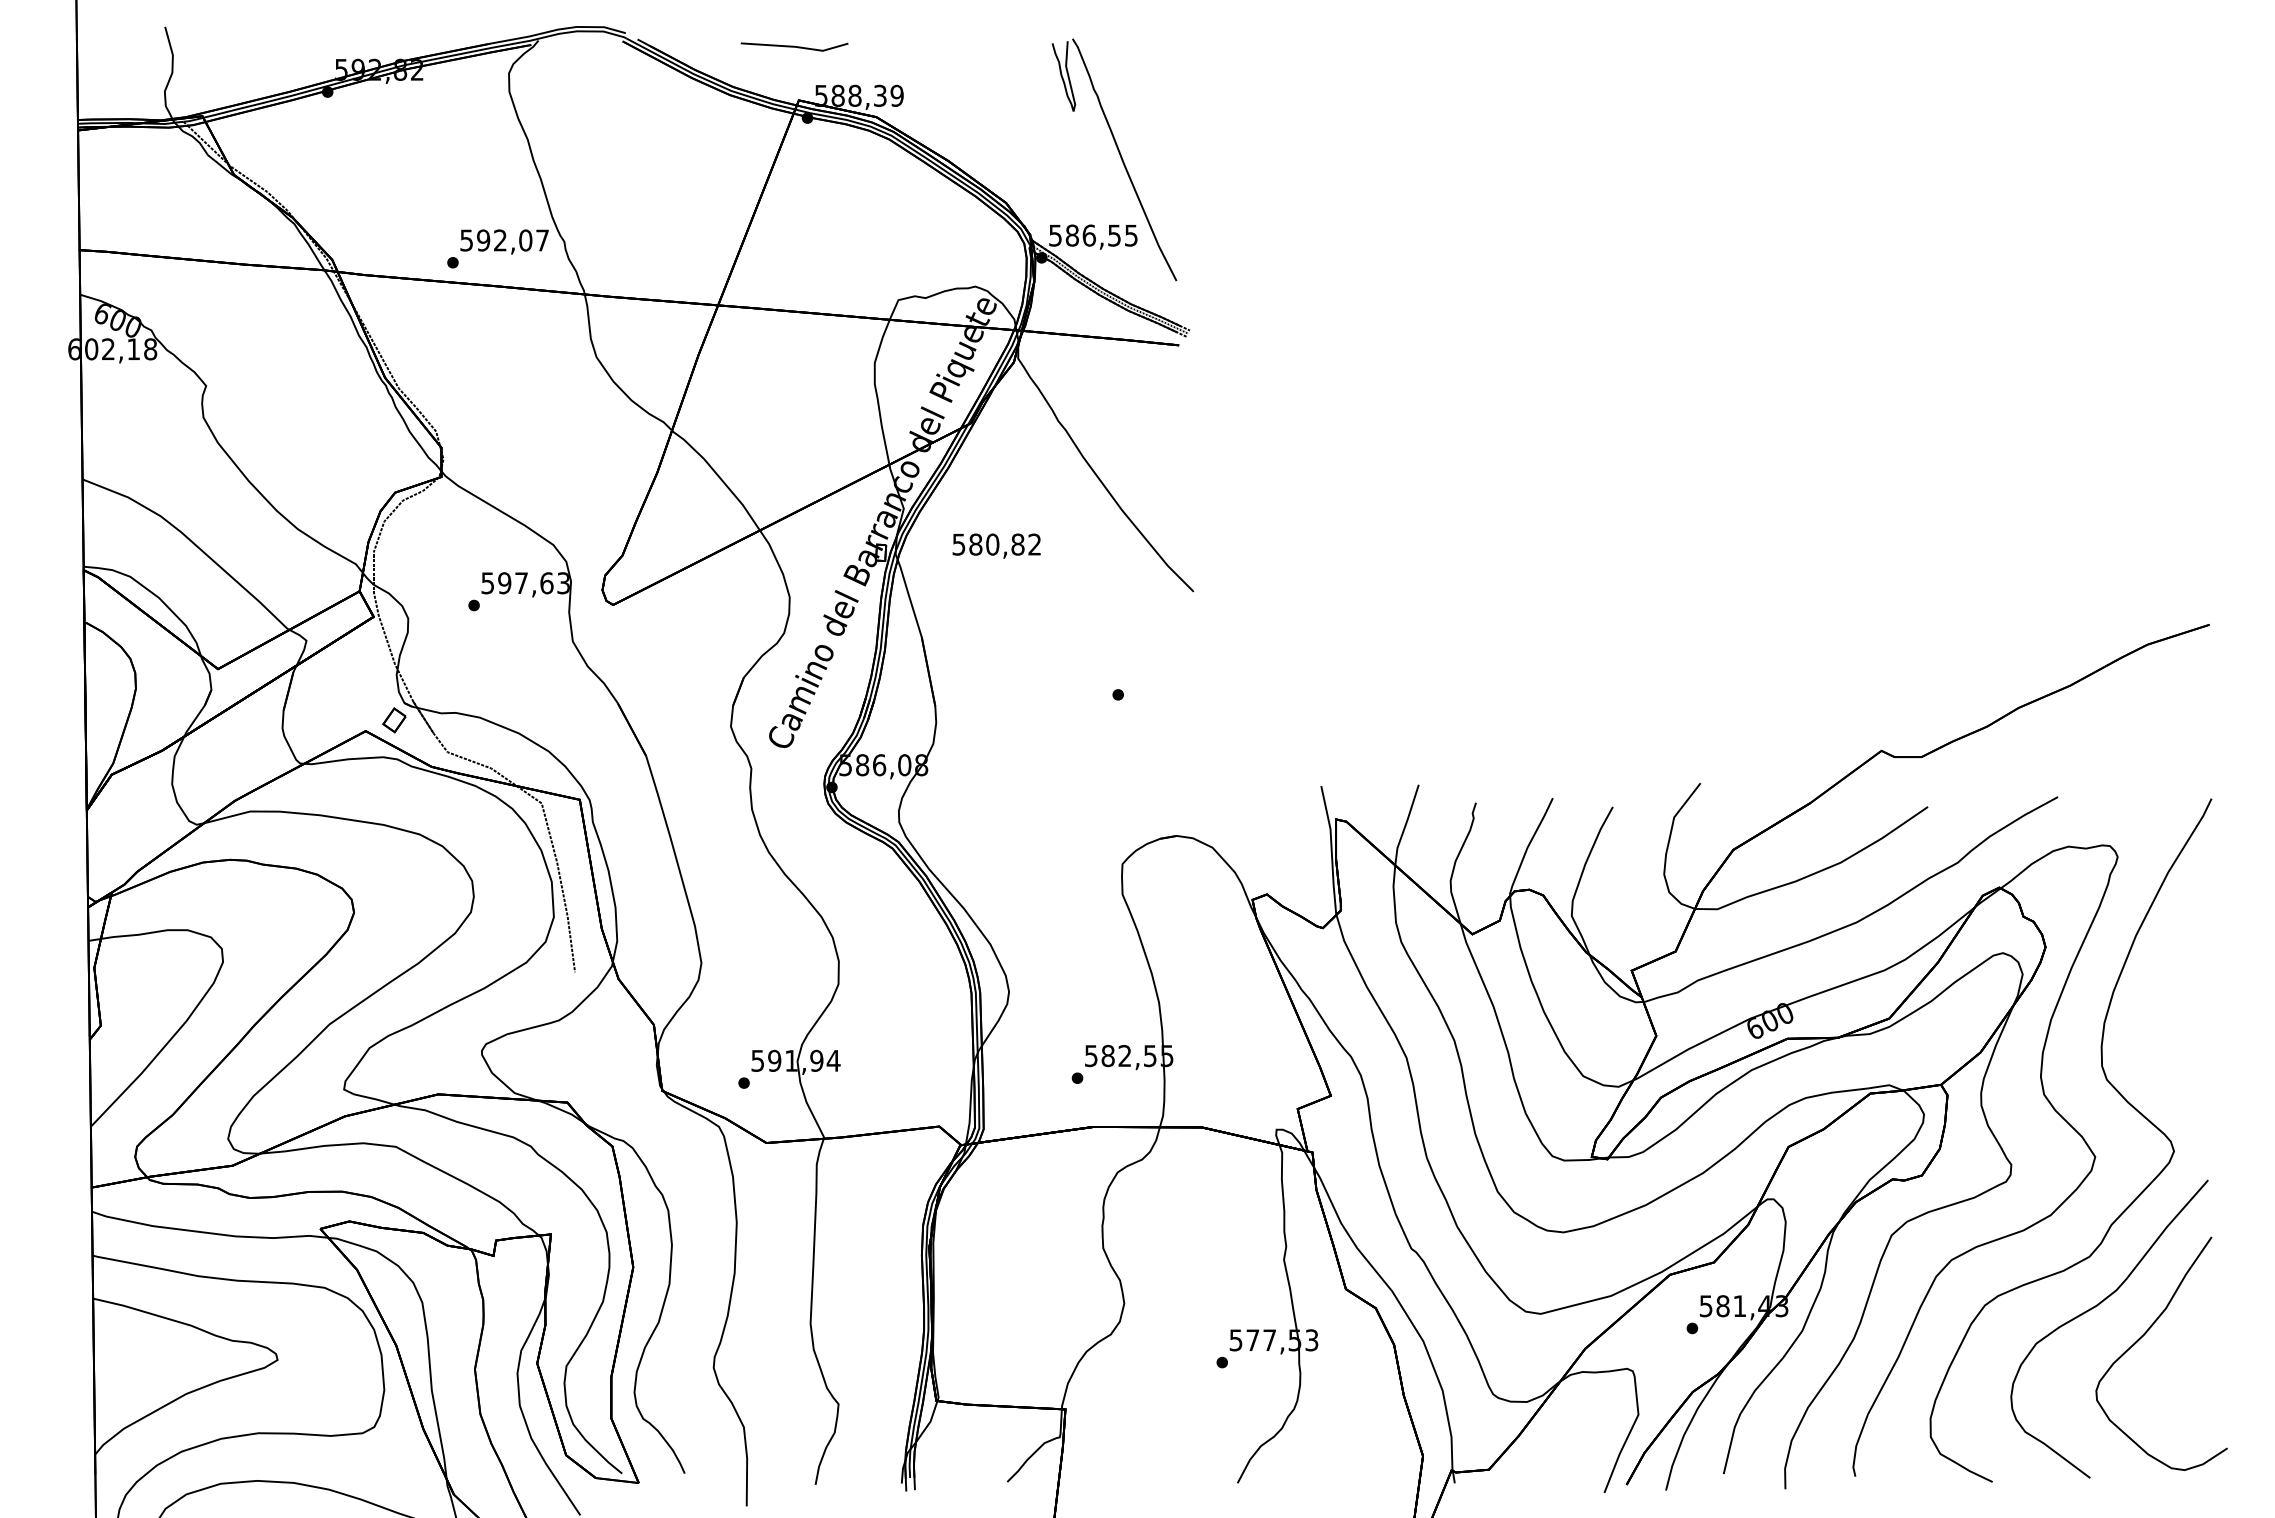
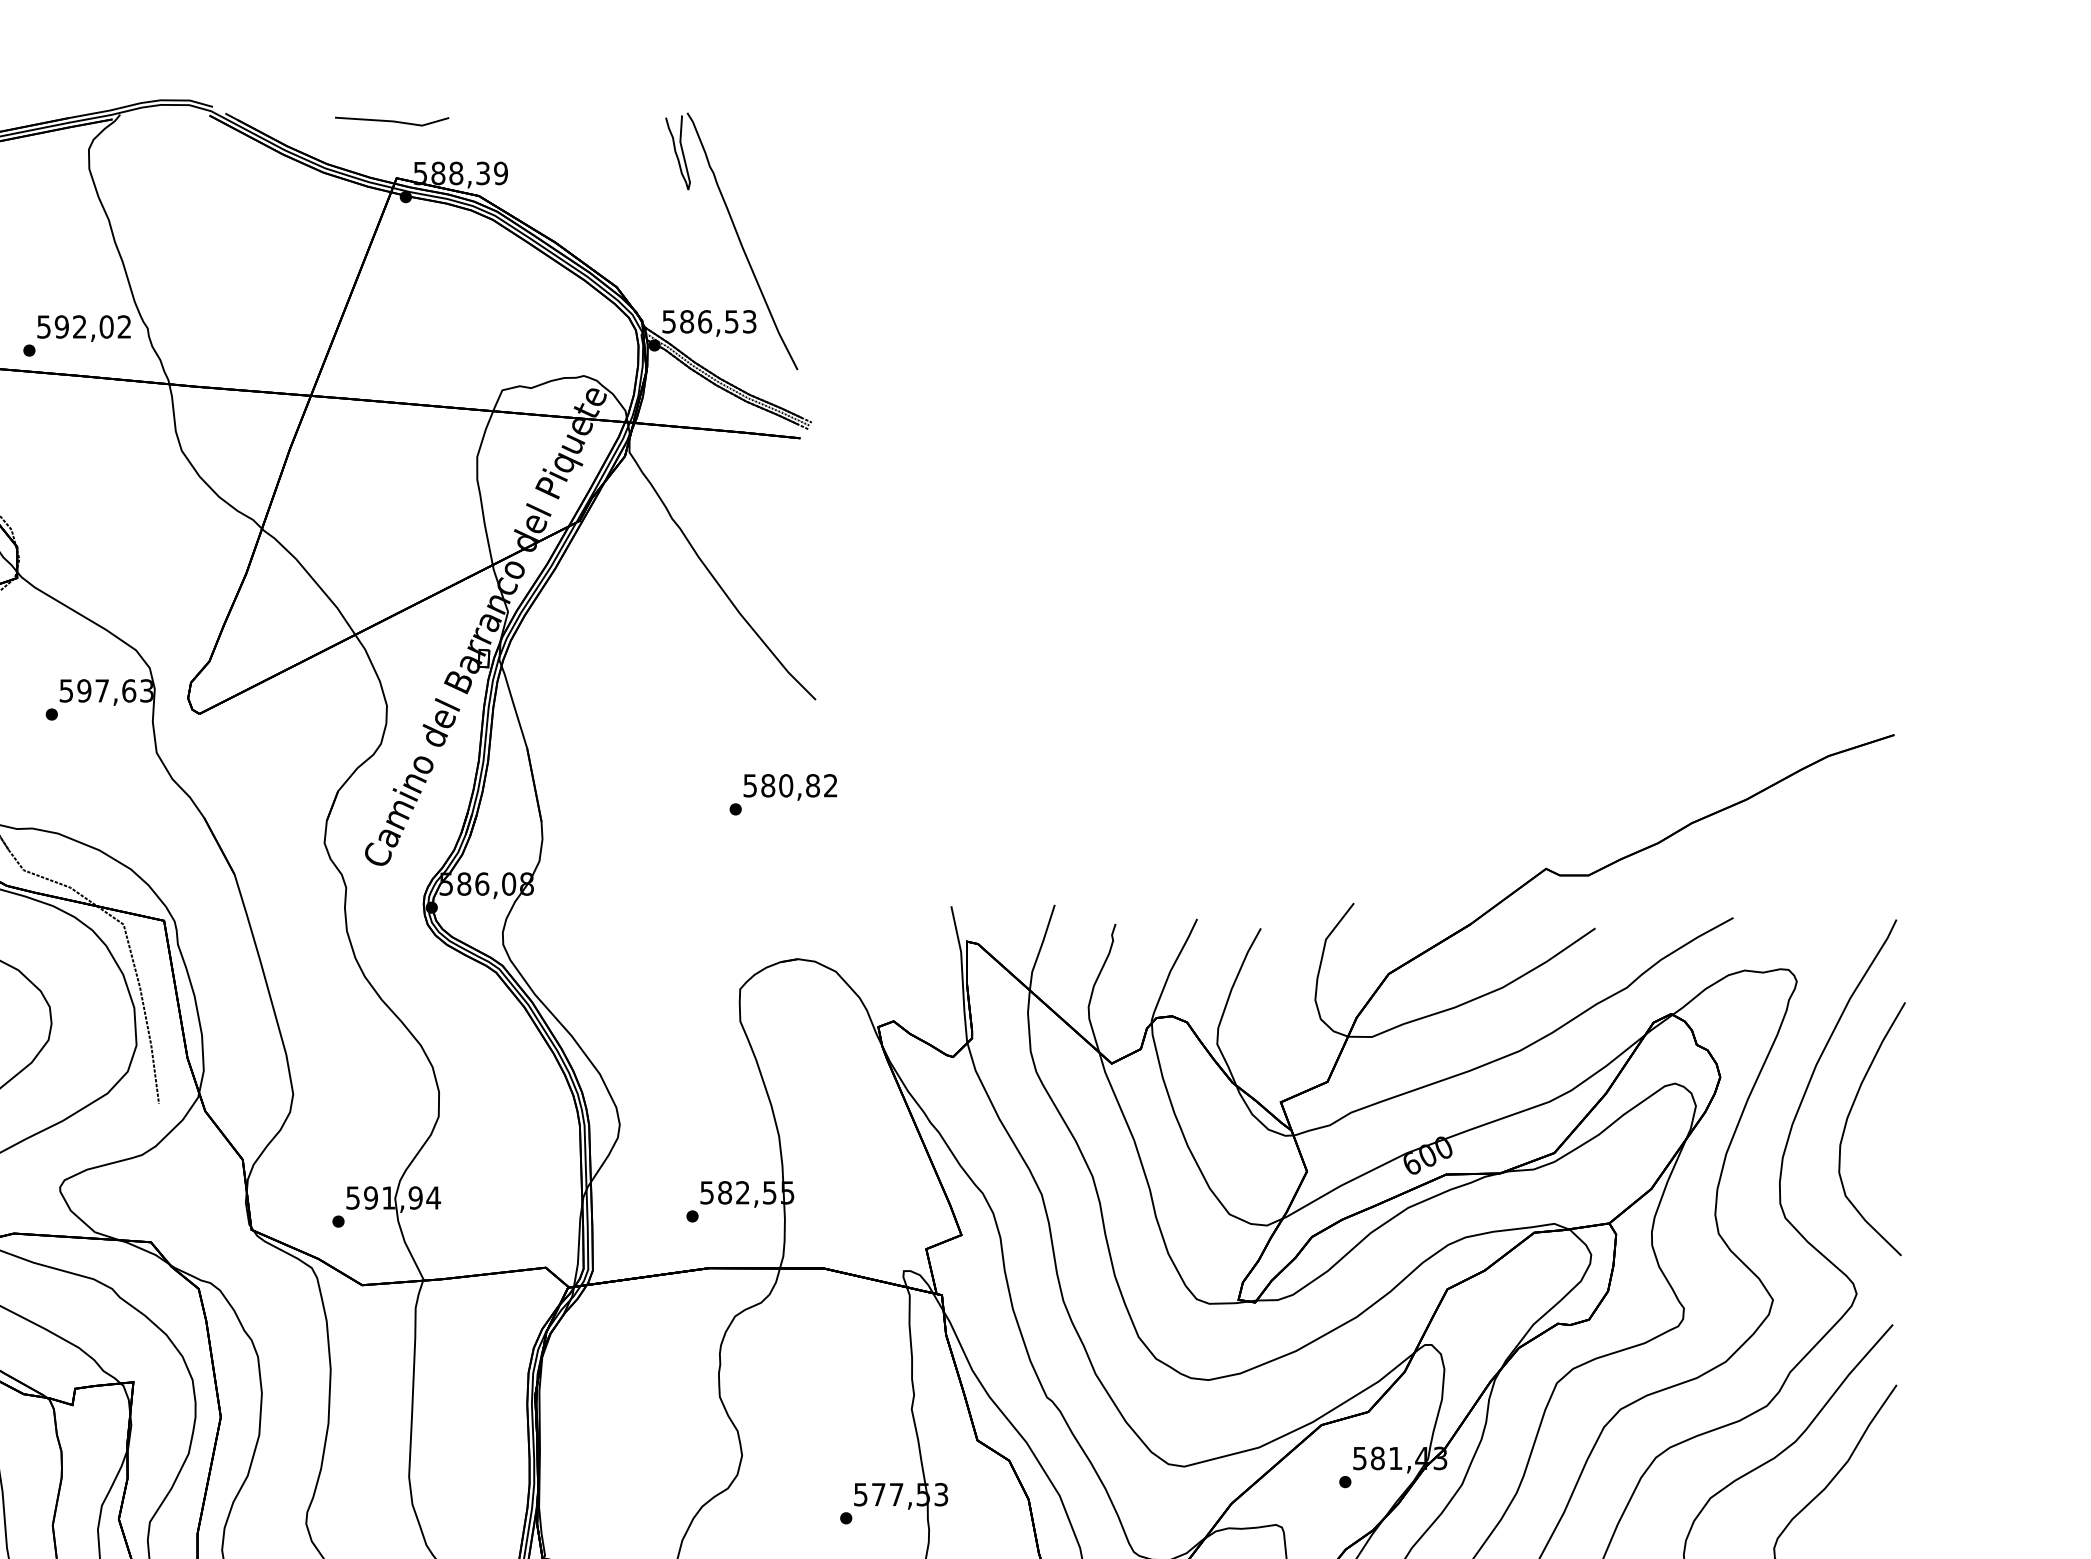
text: (1131, 234) -> (749, 320), 586,55 -> 586,53
text: (542, 240) -> (124, 326), 592,07 -> 592,02
text: (996, 545) -> (790, 786), moved
curve: (2165, 989) -> (1847, 1122), added

